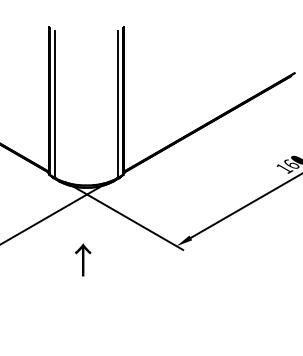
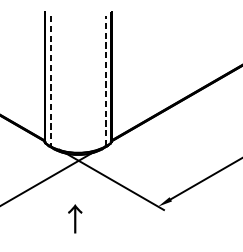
line: (117, 104) -> (105, 80), solid -> dashed
line: (55, 105) -> (50, 81), solid -> dashed

